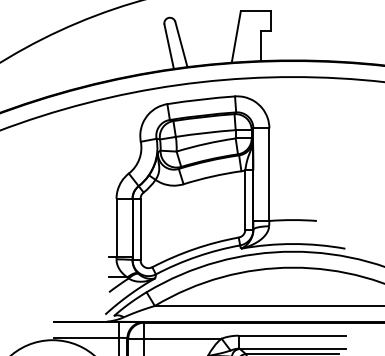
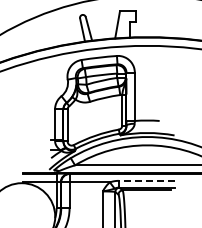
line: (291, 335) -> (146, 180), solid -> dashed

